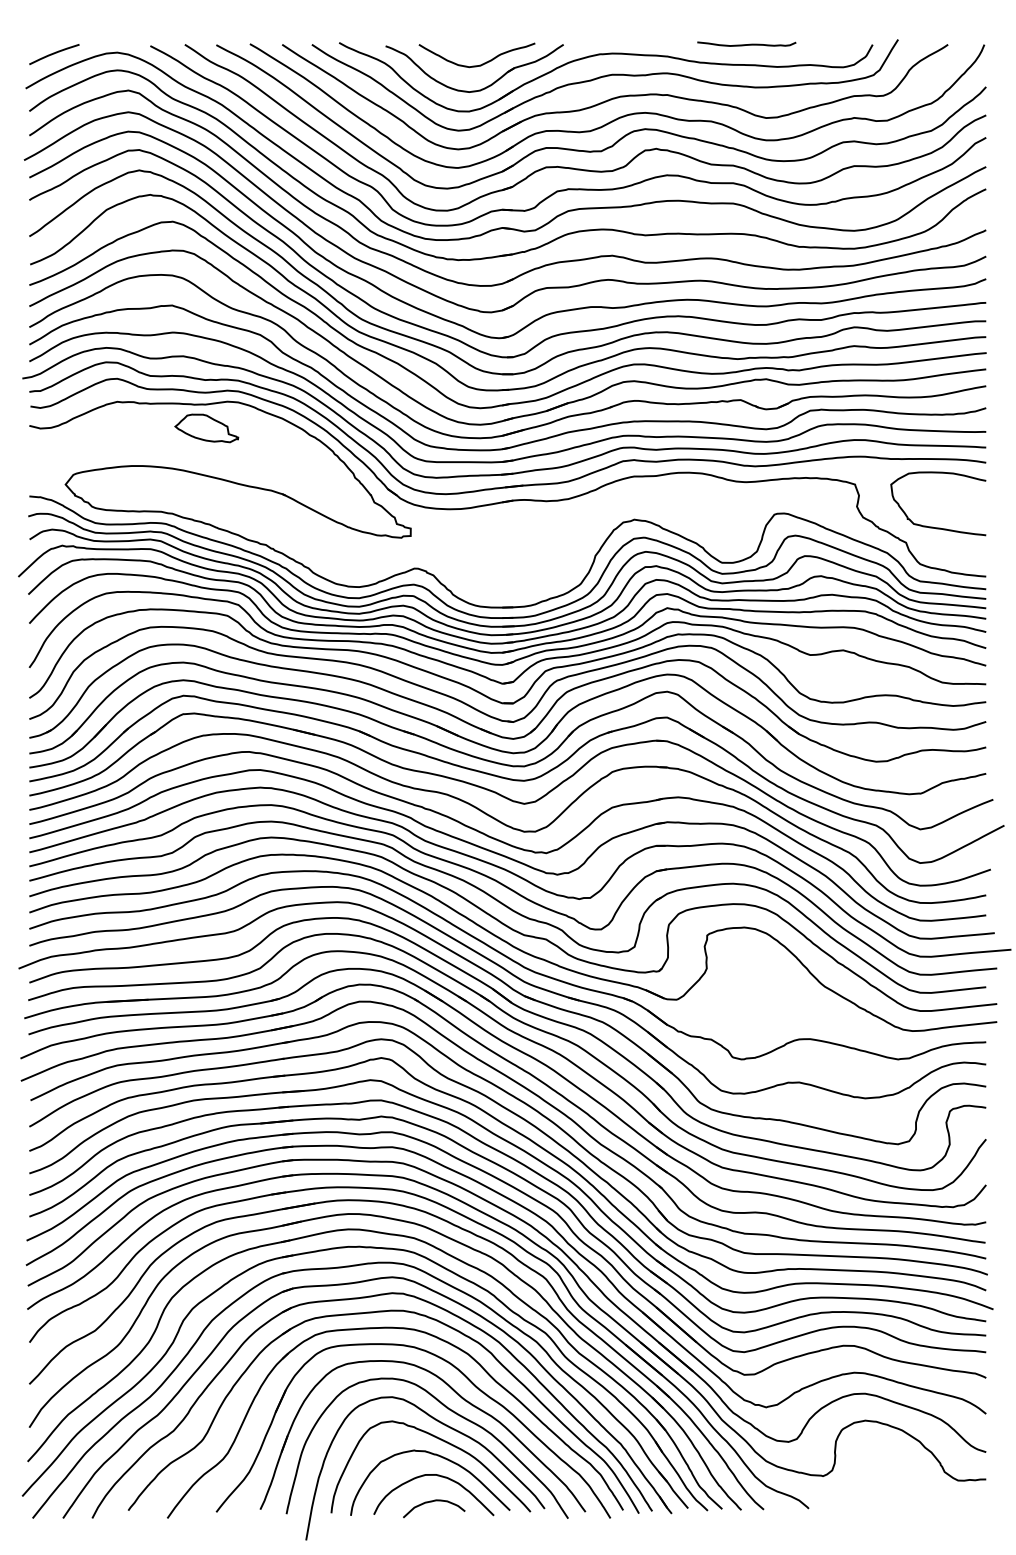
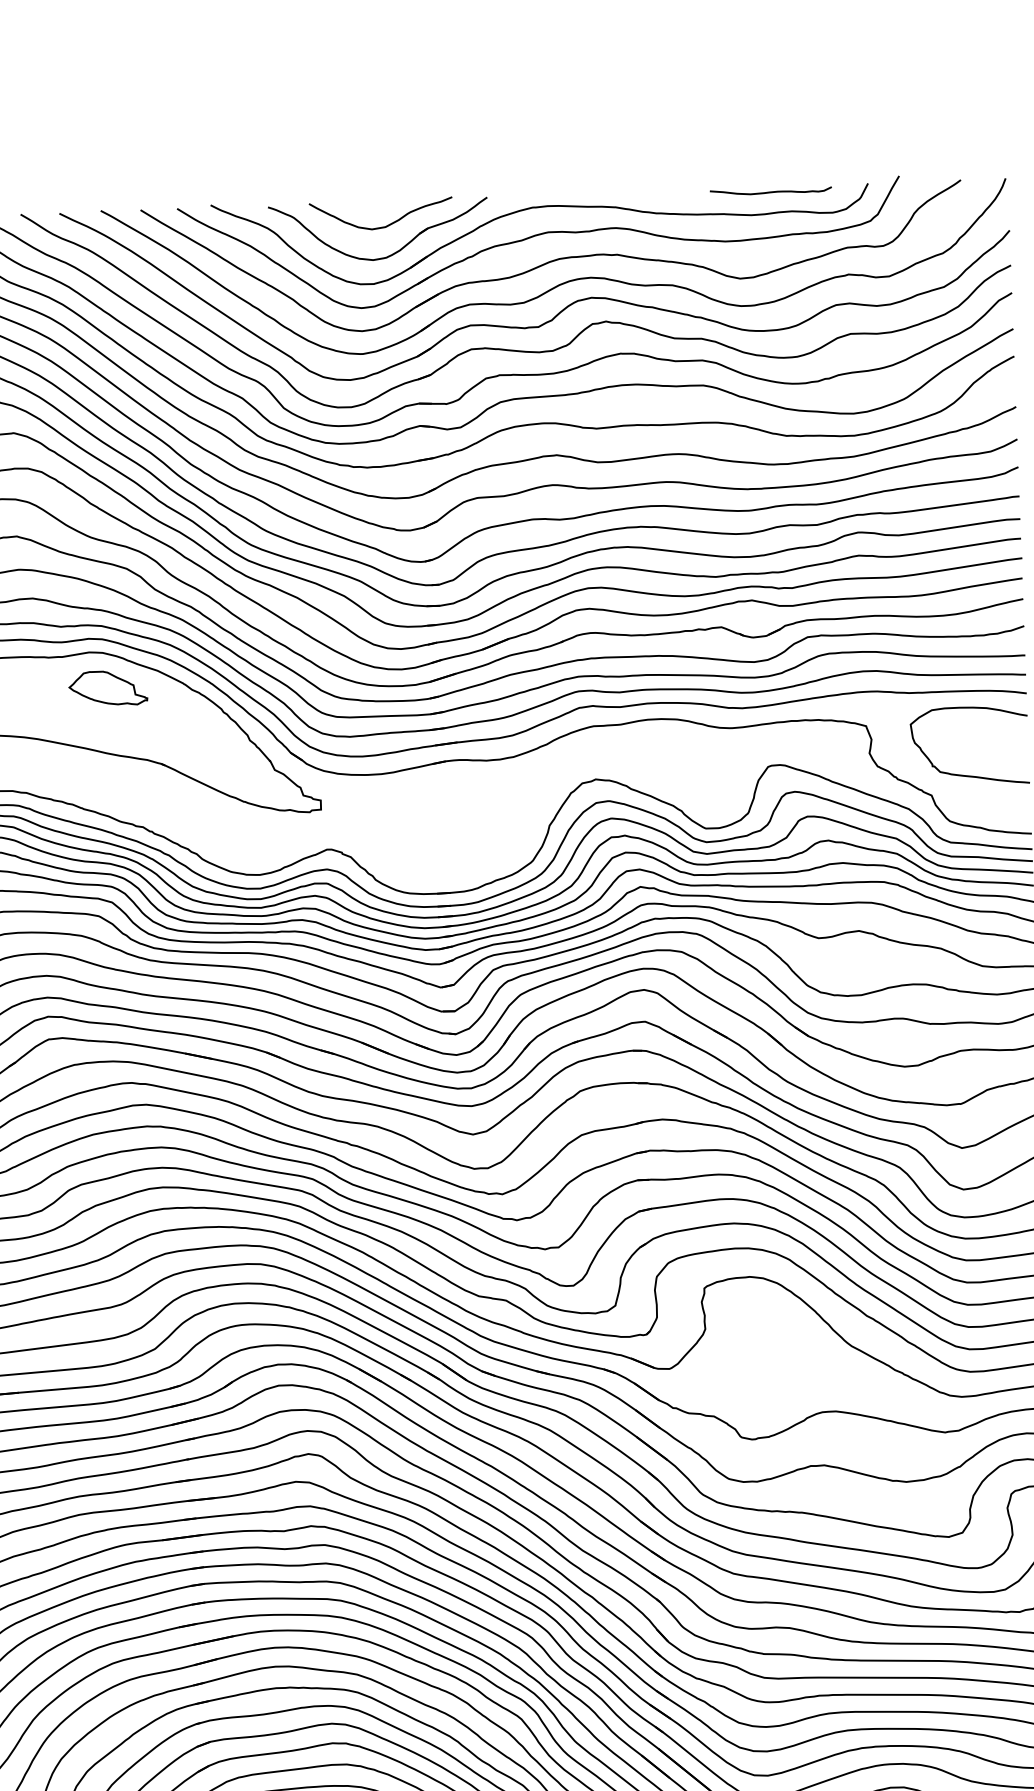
curve: (746, 44) -> (770, 191), moved
part: (206, 428) -> (107, 688), moved

